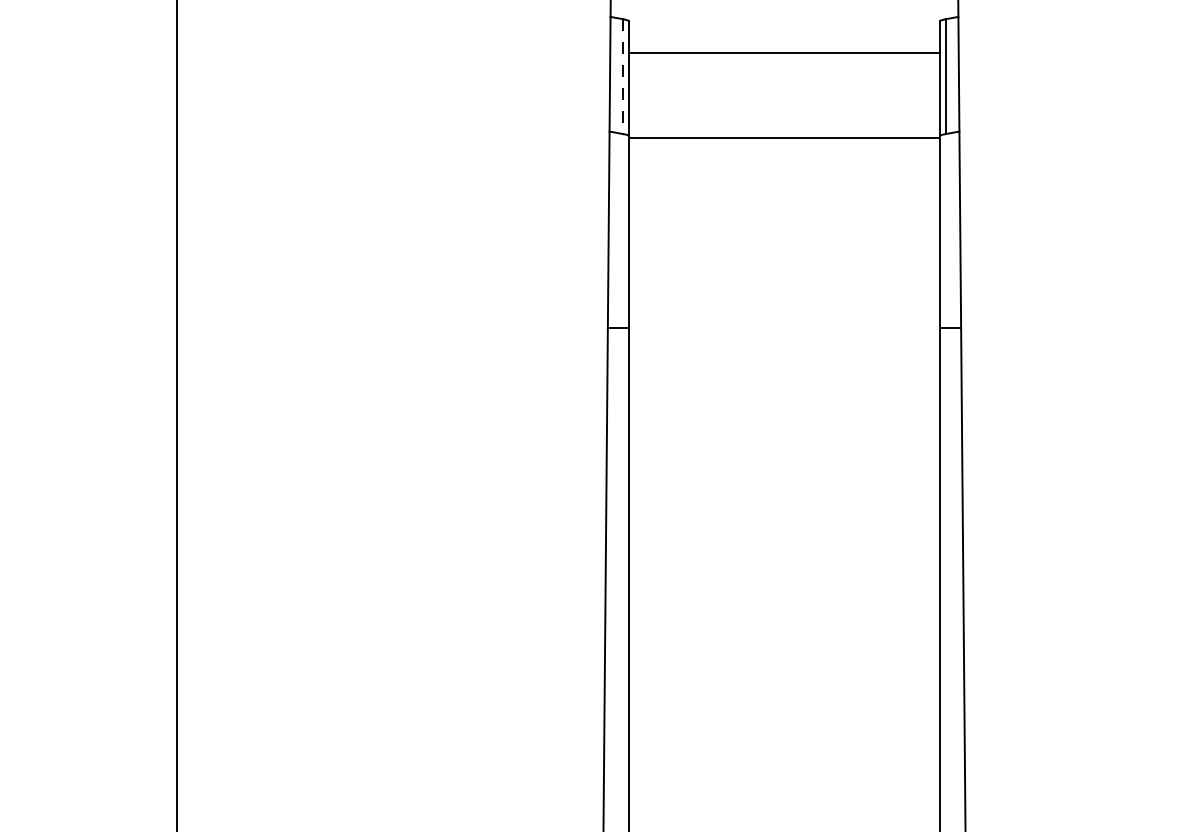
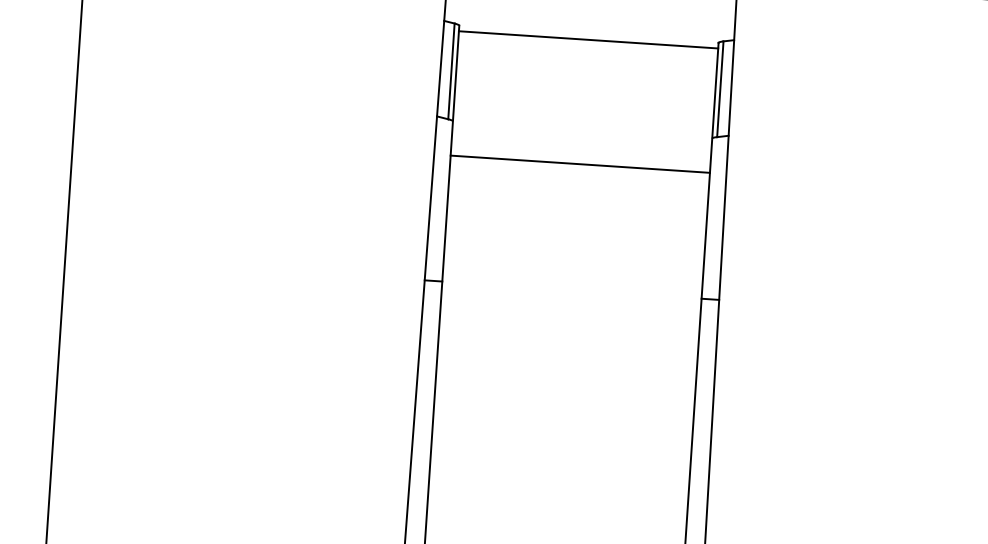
line: (784, 53) -> (588, 40), moved
line: (623, 77) -> (451, 72), dashed -> solid
line: (784, 138) -> (580, 164), moved

